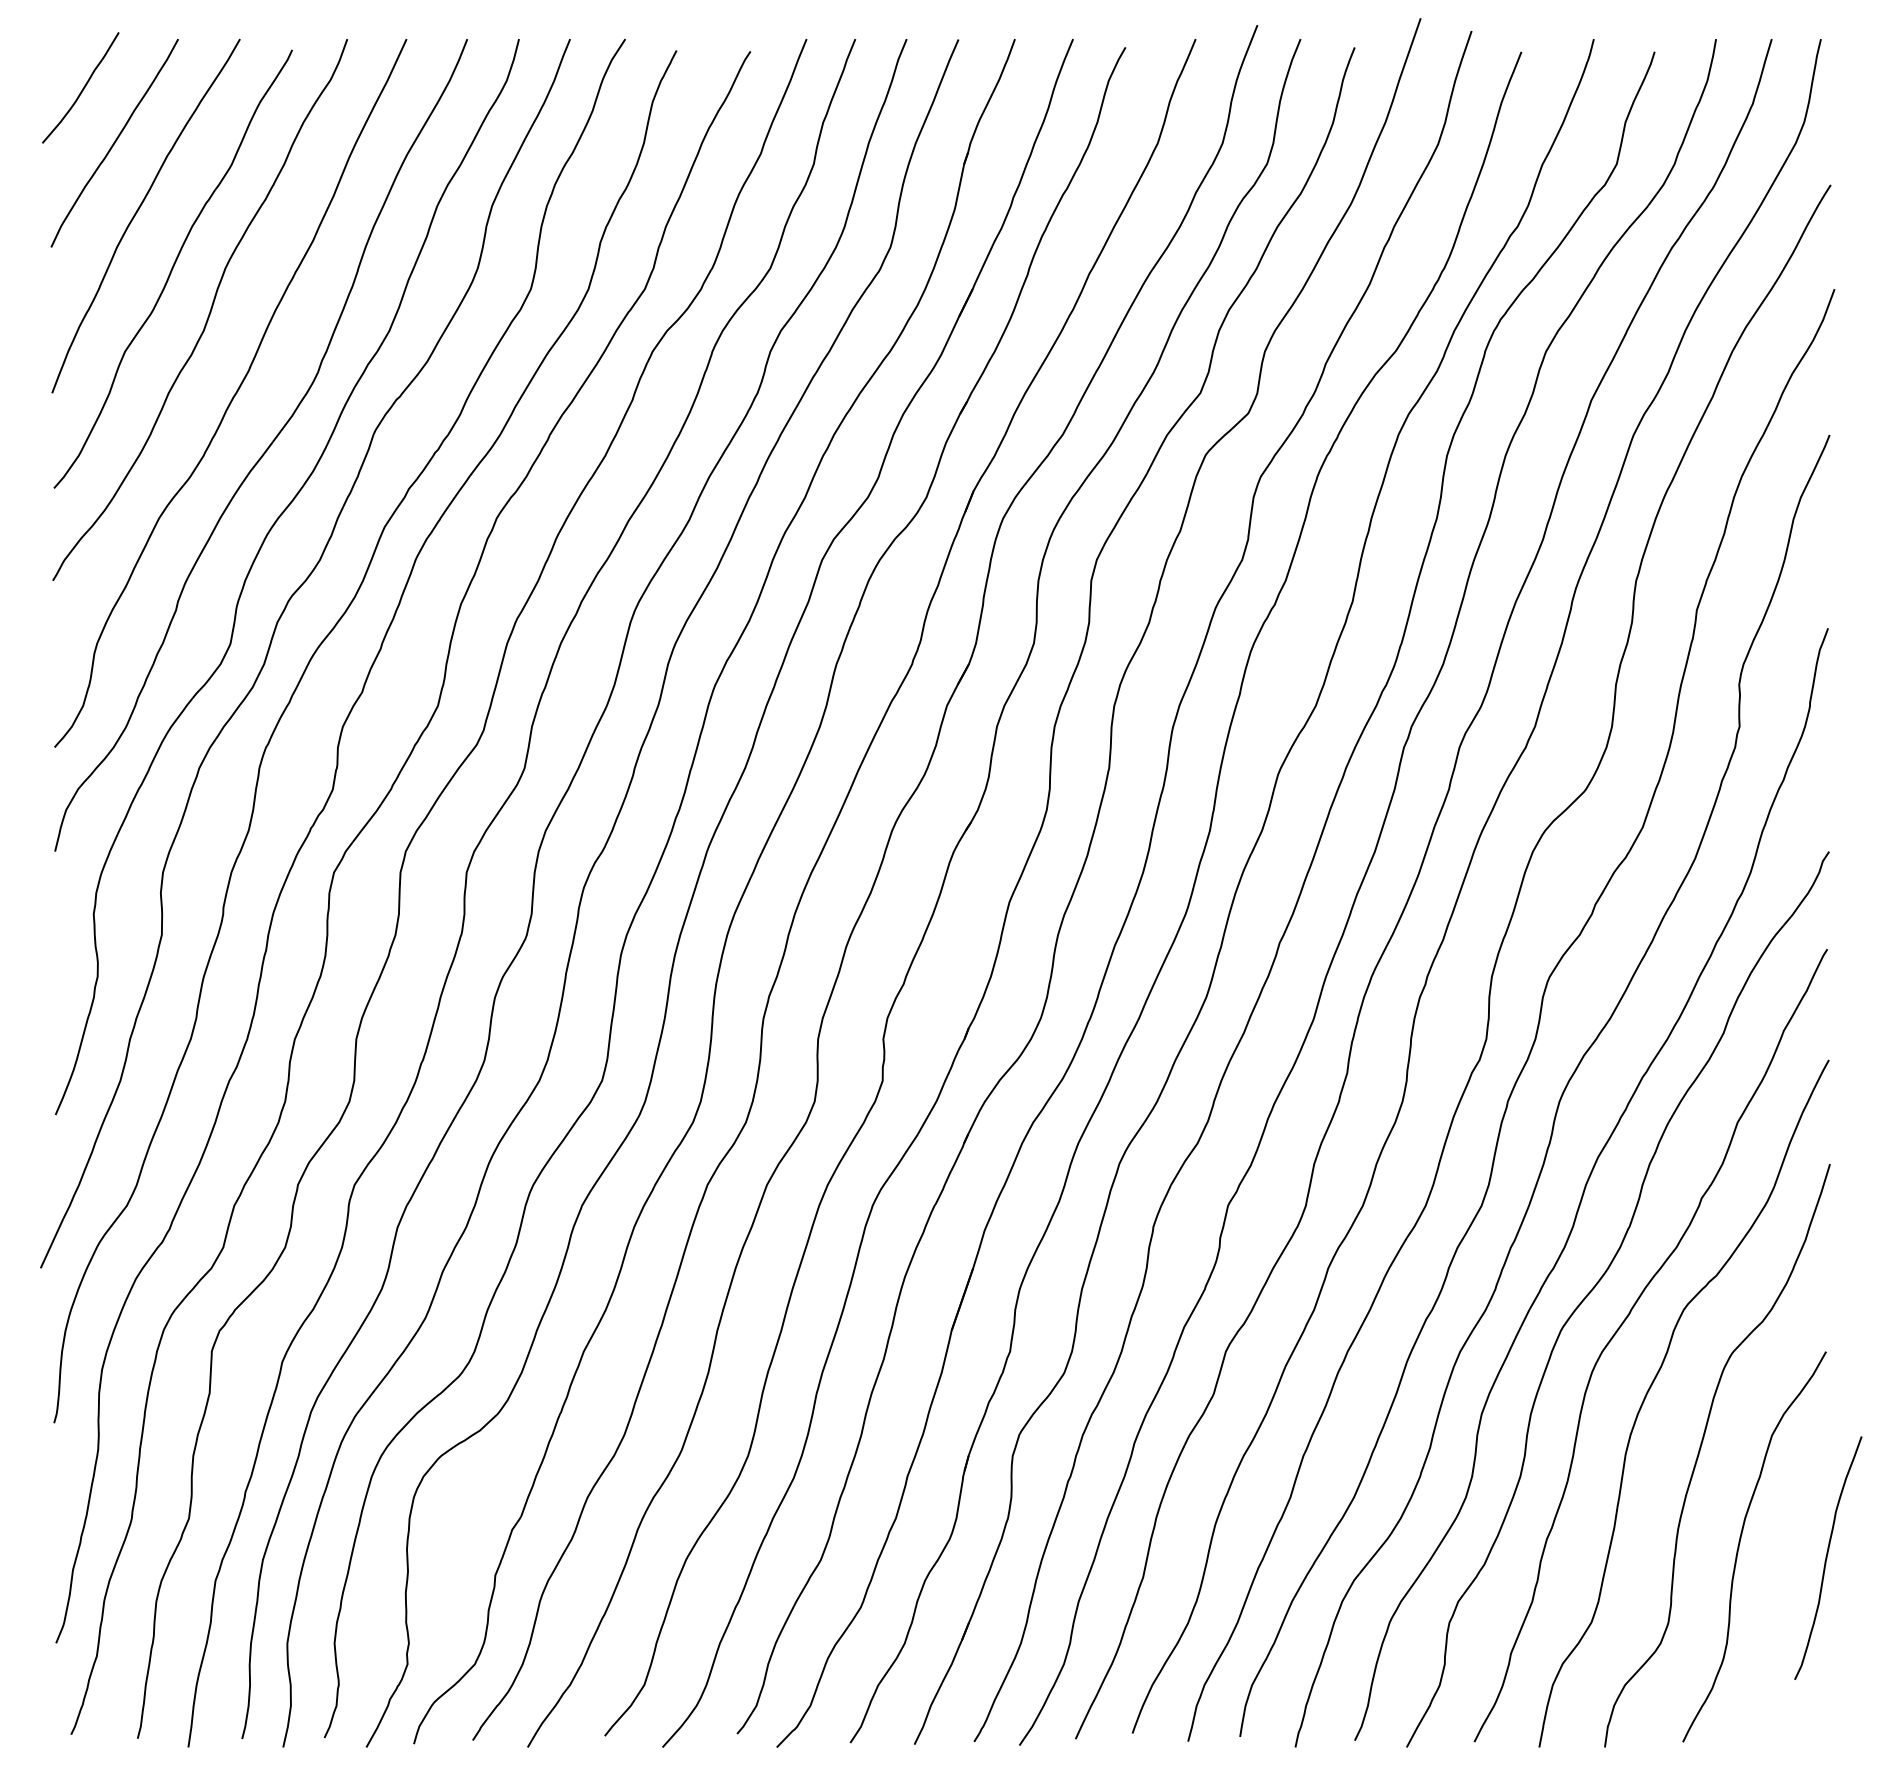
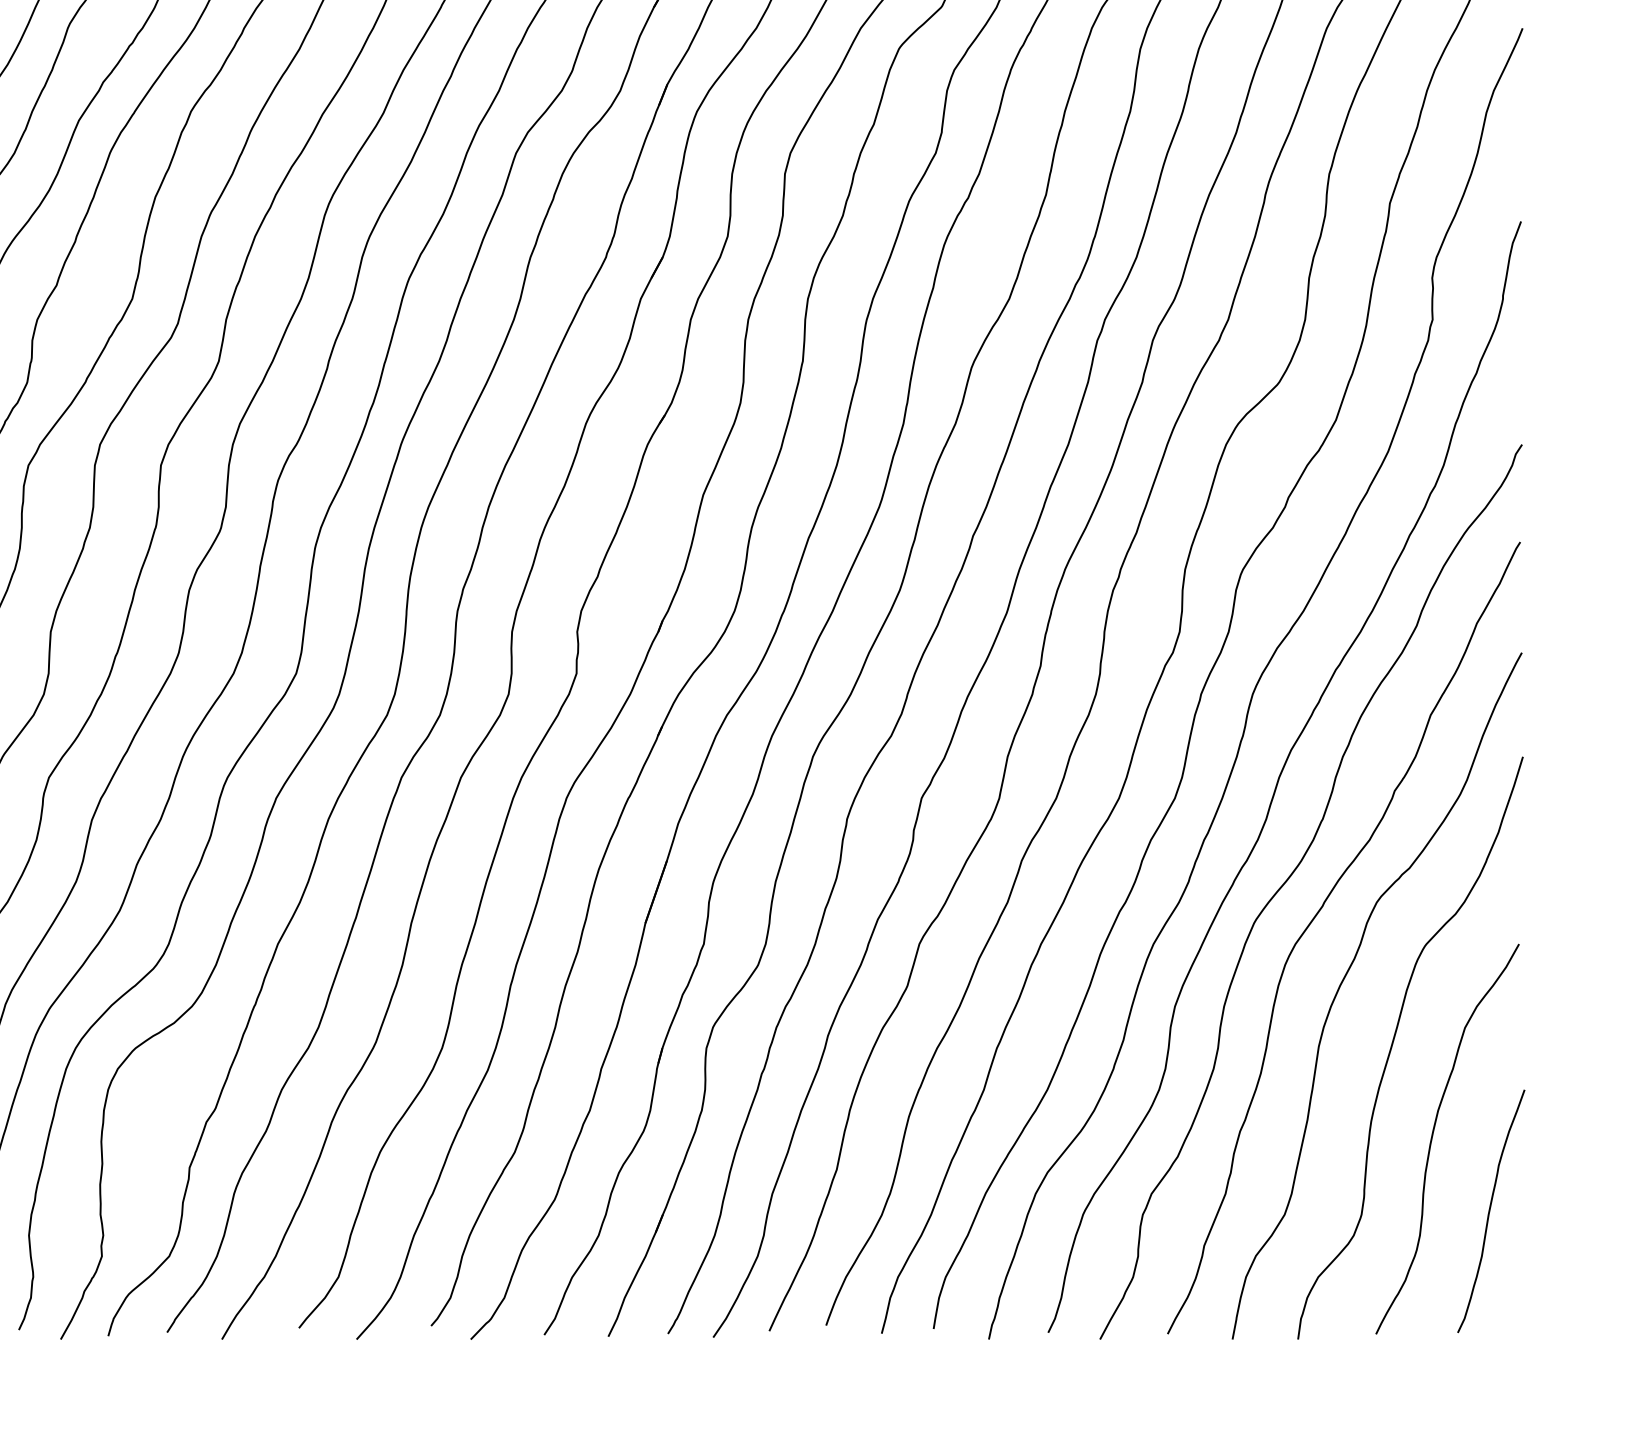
curve: (1827, 1557) -> (1490, 1210), moved

